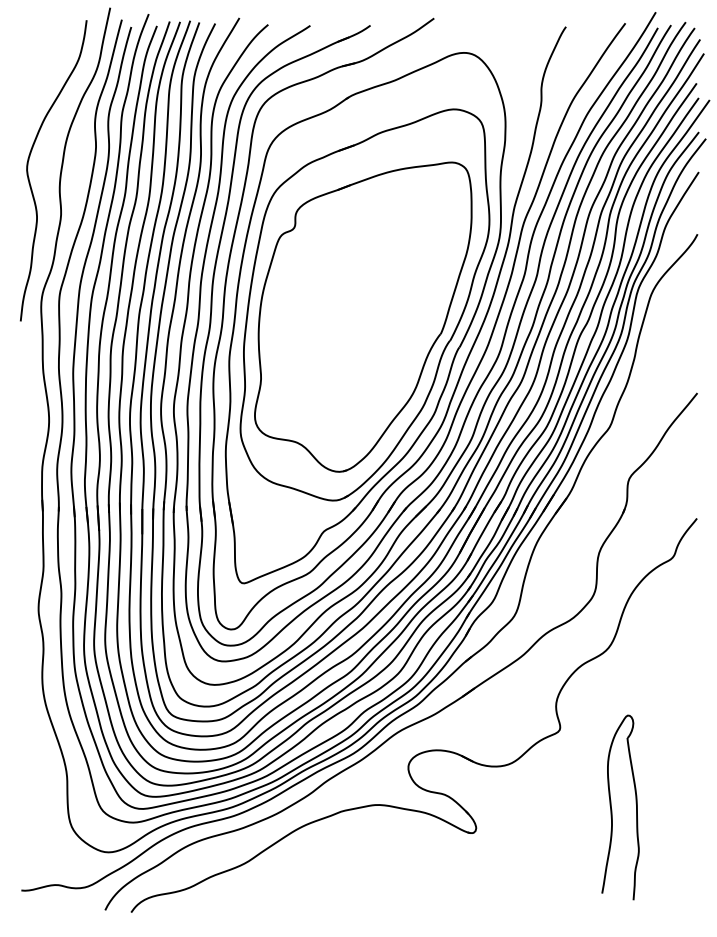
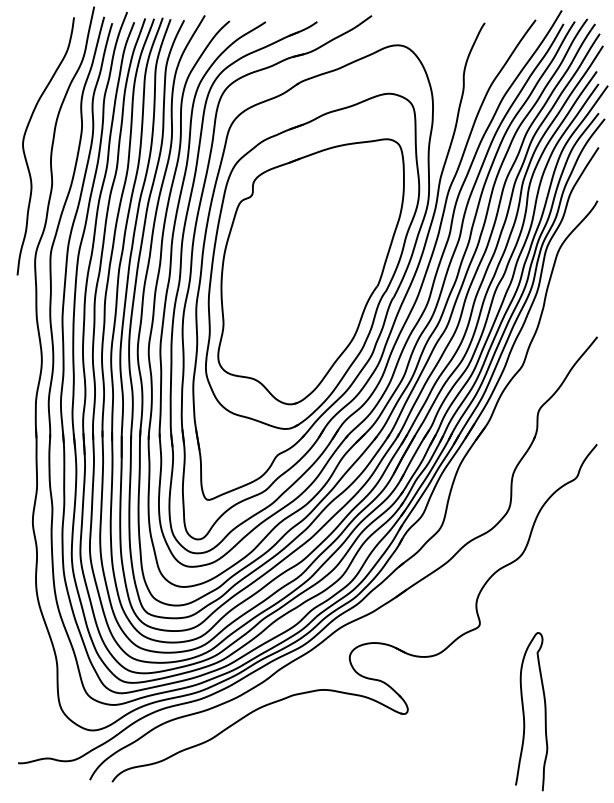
part: (612, 809) -> (524, 713), moved

